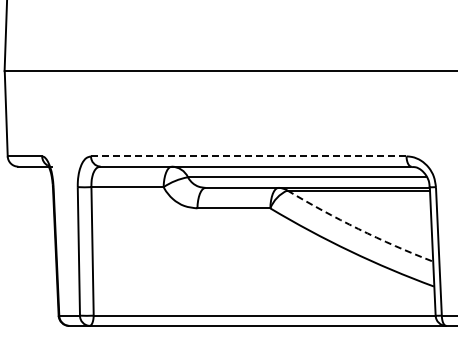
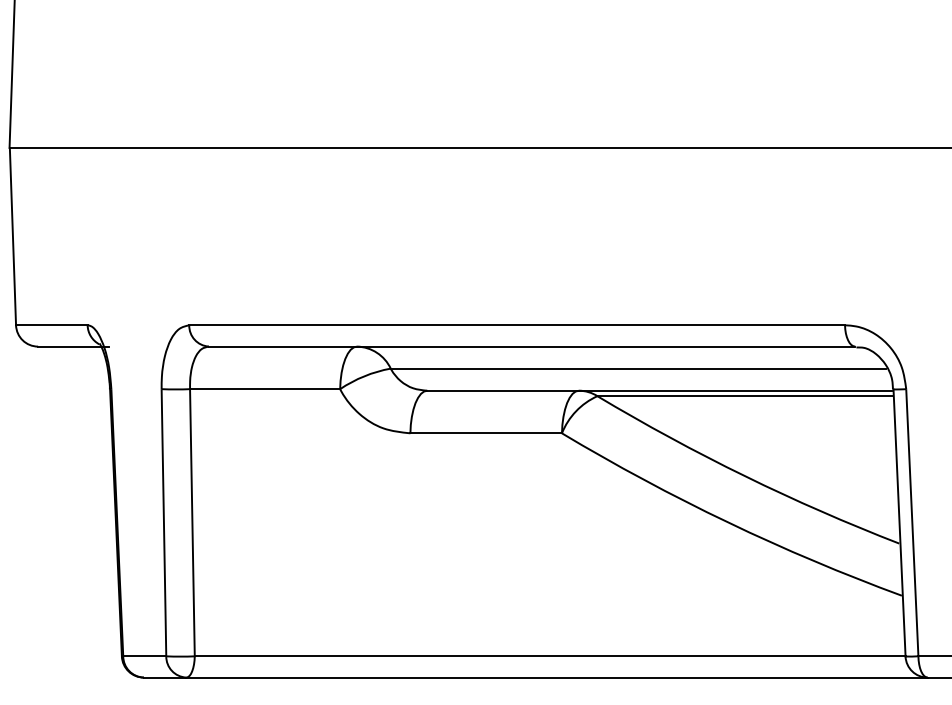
line: (248, 156) -> (516, 325), dashed -> solid
arc: (358, 229) -> (745, 477), dashed -> solid

